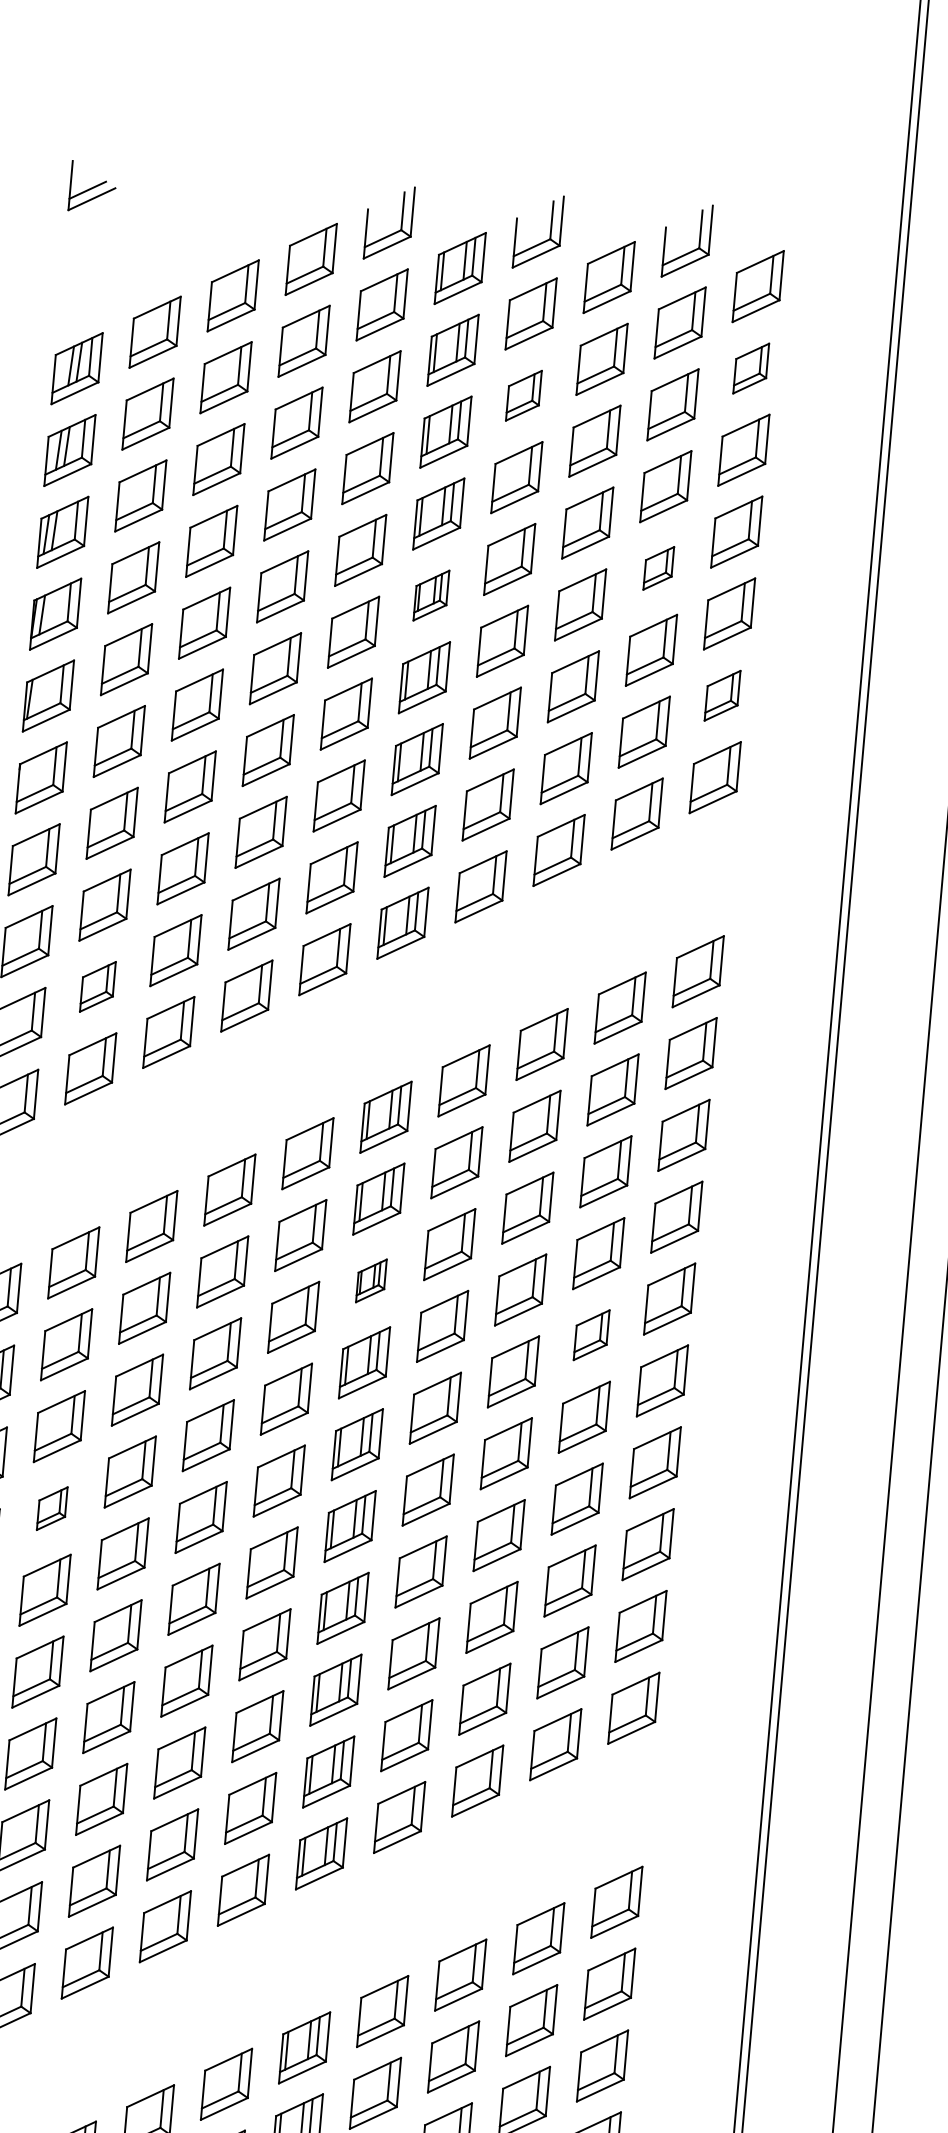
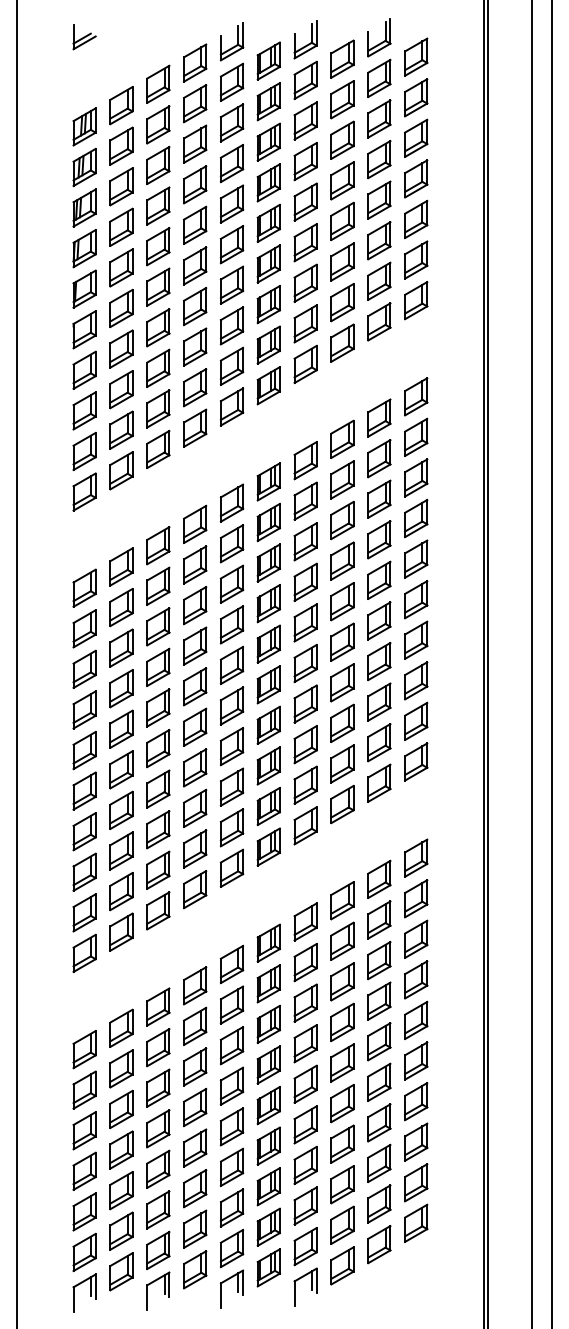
part: (751, 367) -> (416, 97), size x1.43
part: (523, 394) -> (305, 120), size x1.43
part: (659, 567) -> (379, 199), size x1.67
part: (431, 593) -> (268, 222), size x1.43
part: (723, 694) -> (416, 259), size x1.43
part: (98, 985) -> (121, 429), size x1.43
part: (371, 1279) -> (268, 562), size x1.67
part: (592, 1333) -> (379, 579), size x1.43
part: (52, 1508) -> (121, 688), size x1.67

